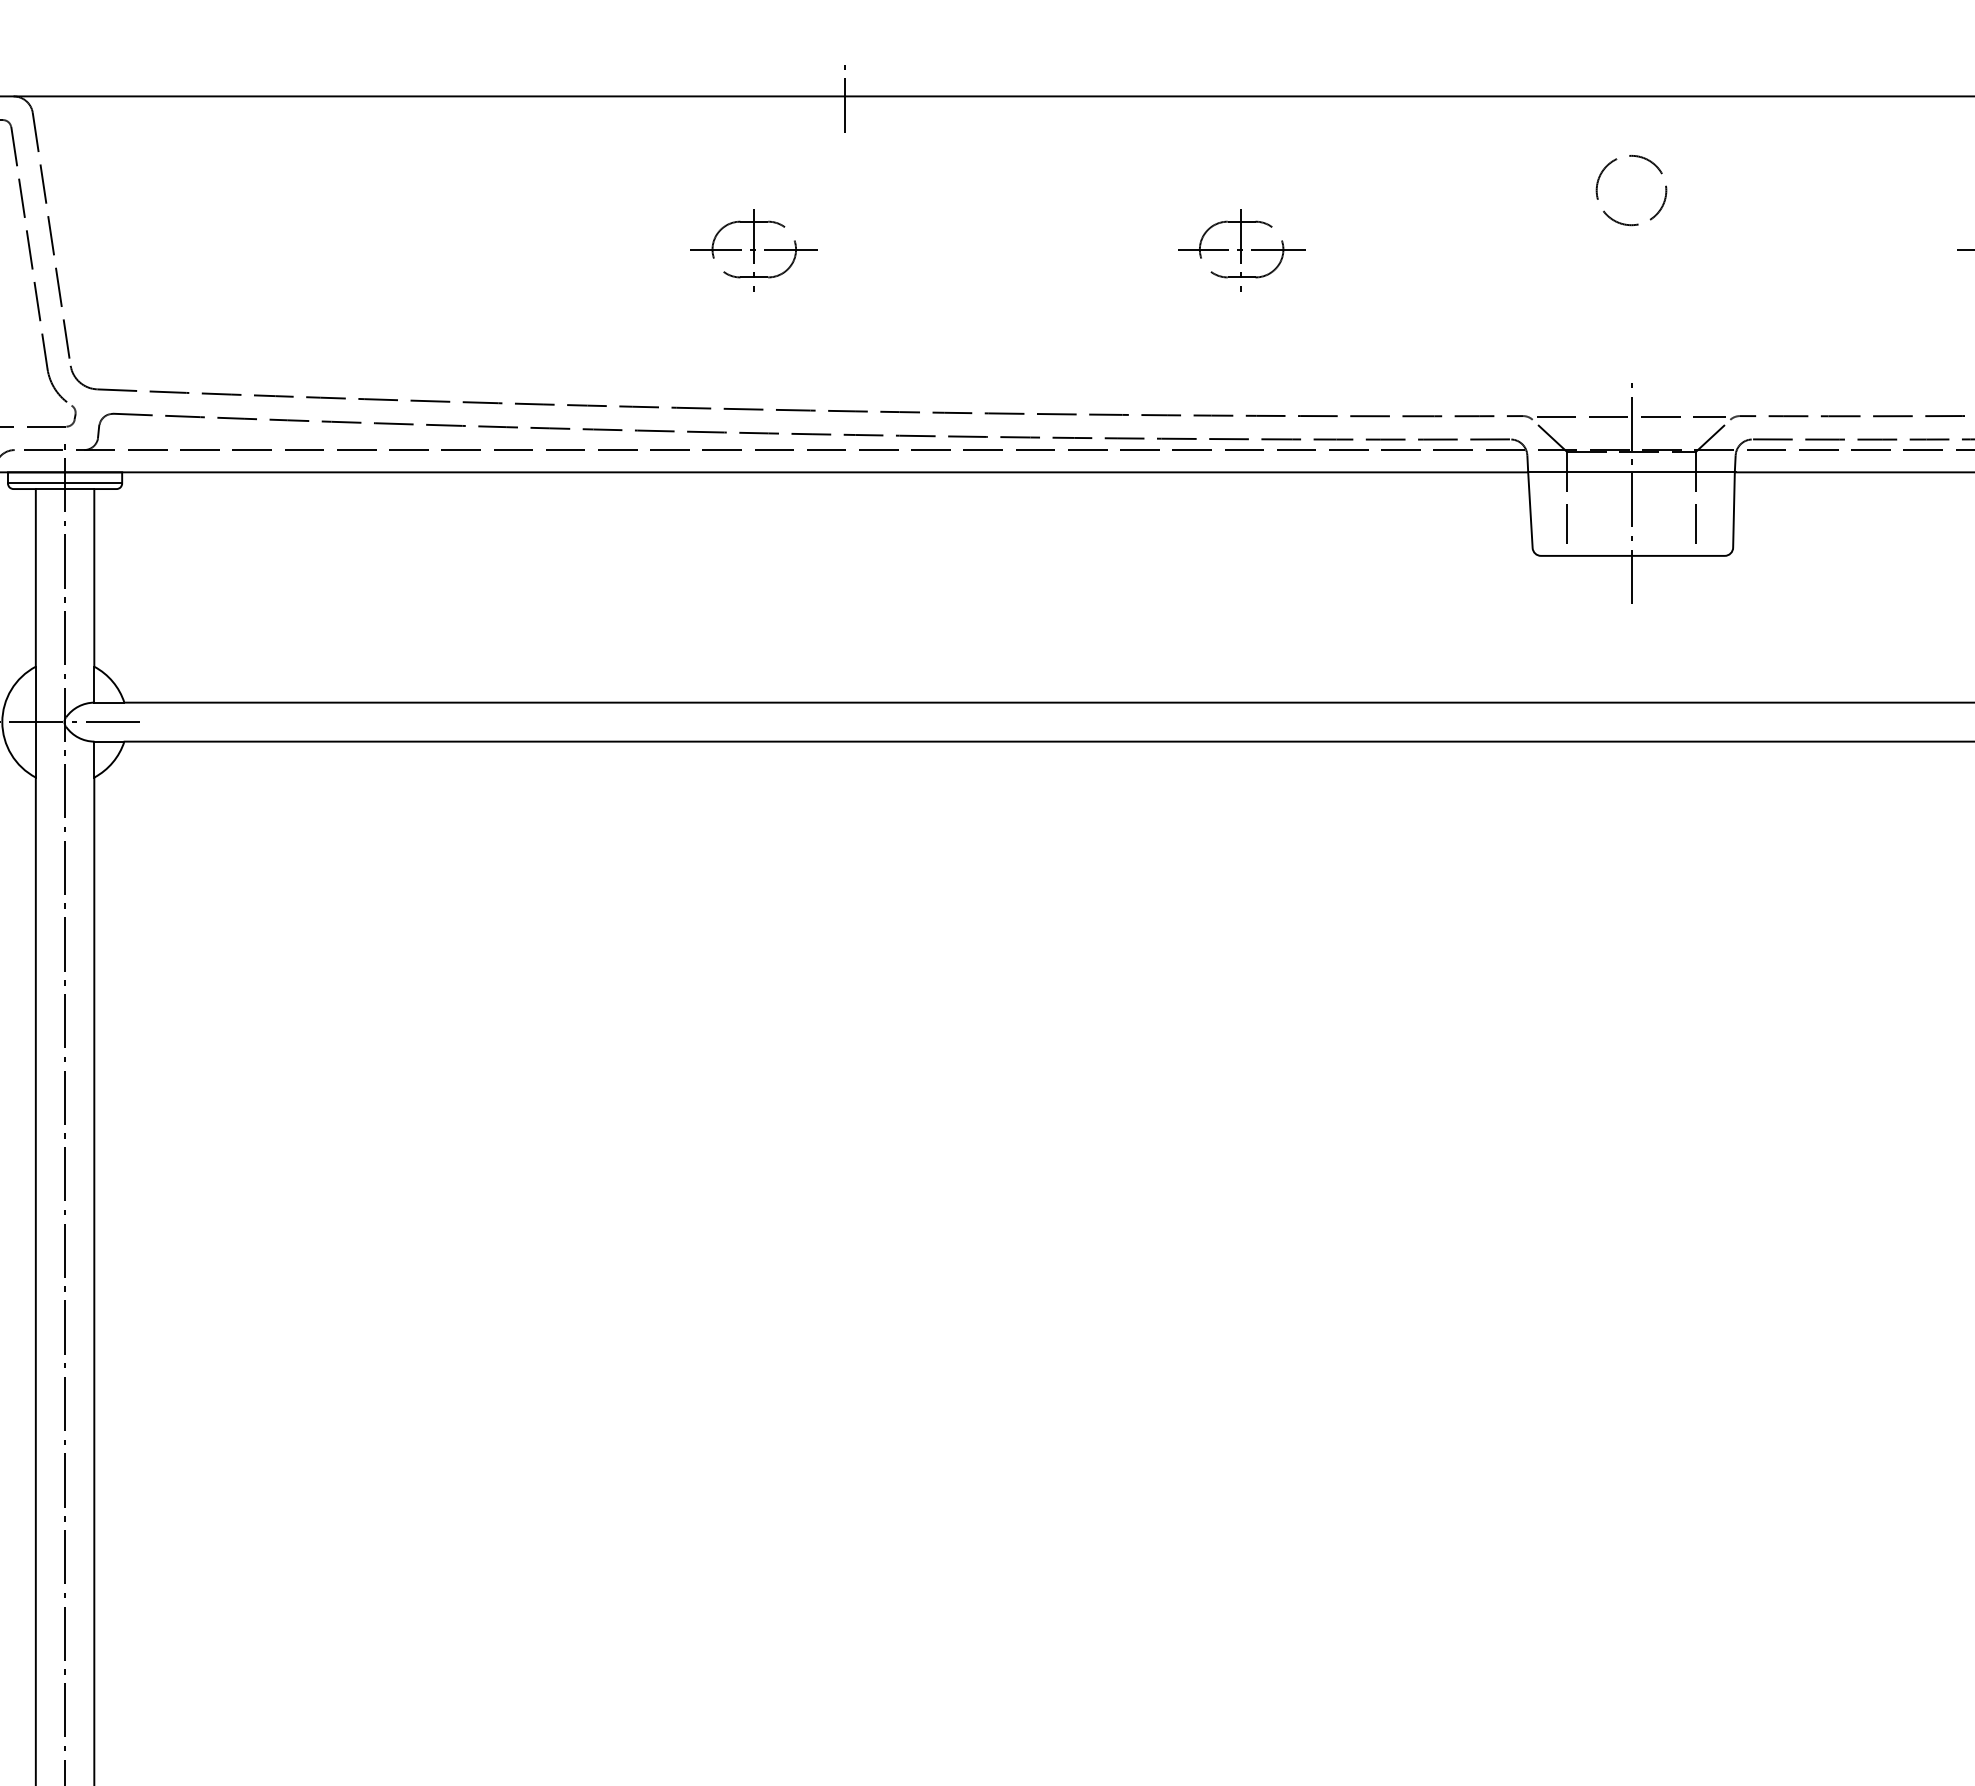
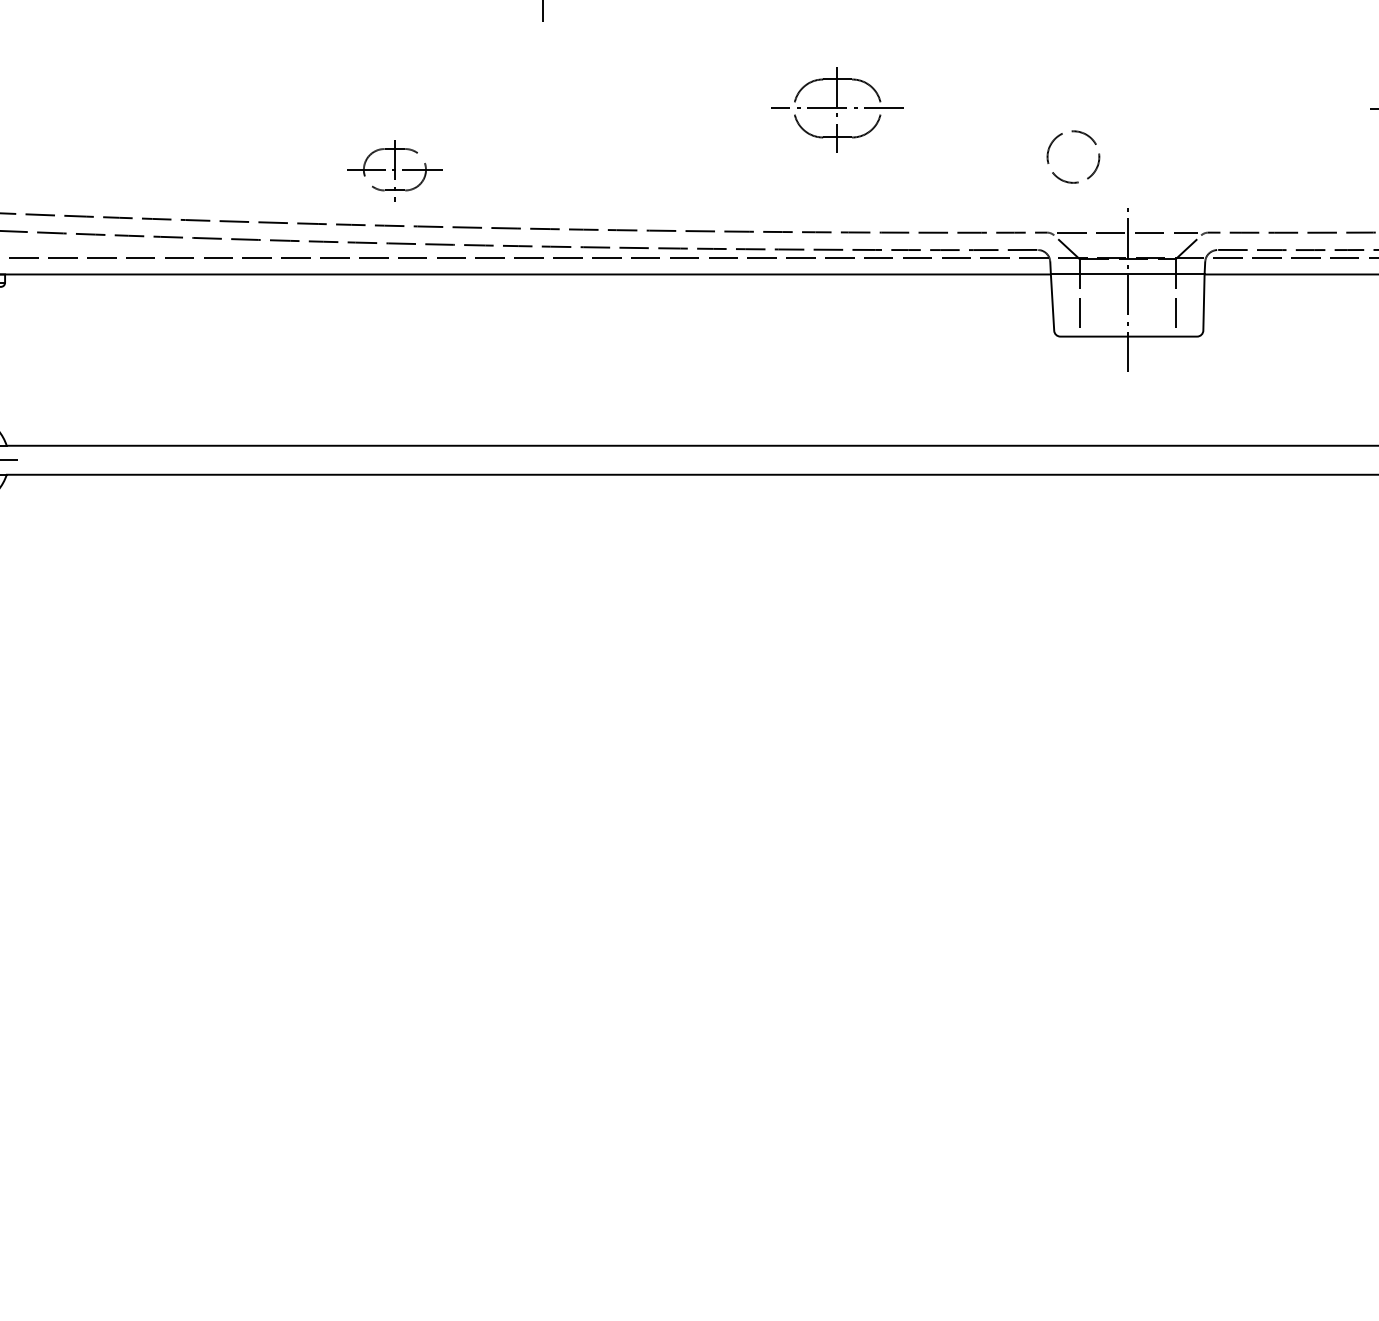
part: (1636, 157) -> (1077, 132), moved
part: (753, 250) -> (394, 170), moved
part: (1241, 250) -> (837, 109), size x1.4

